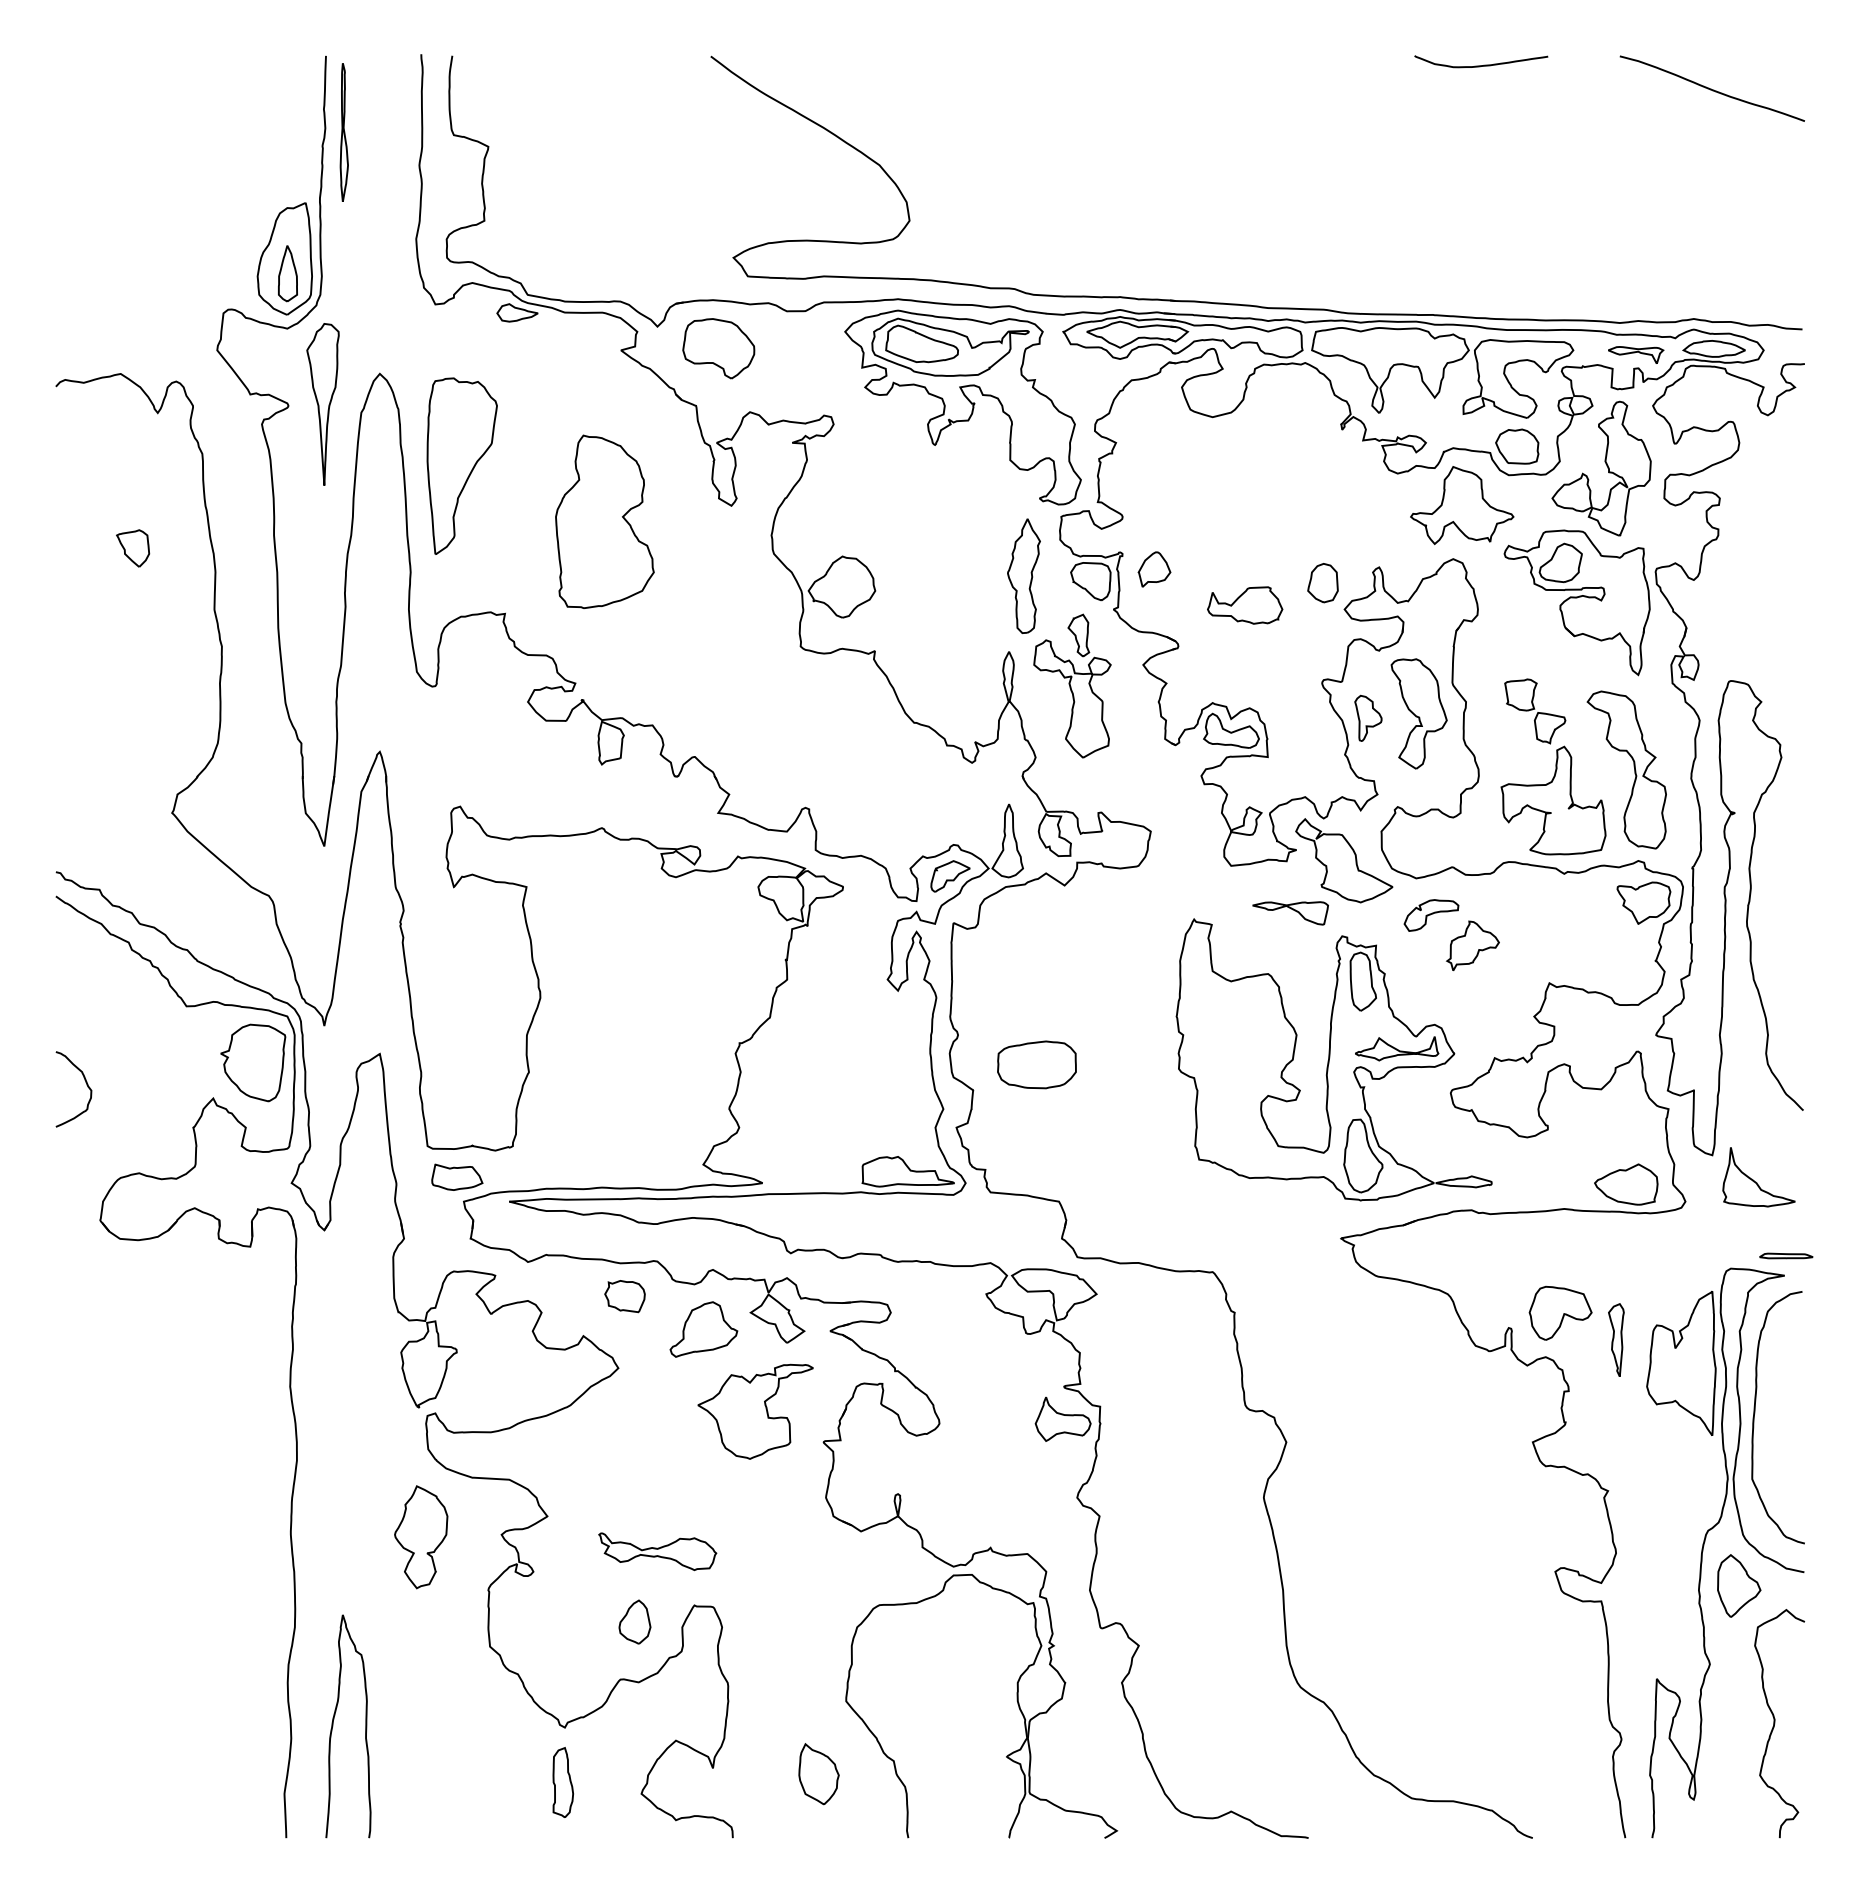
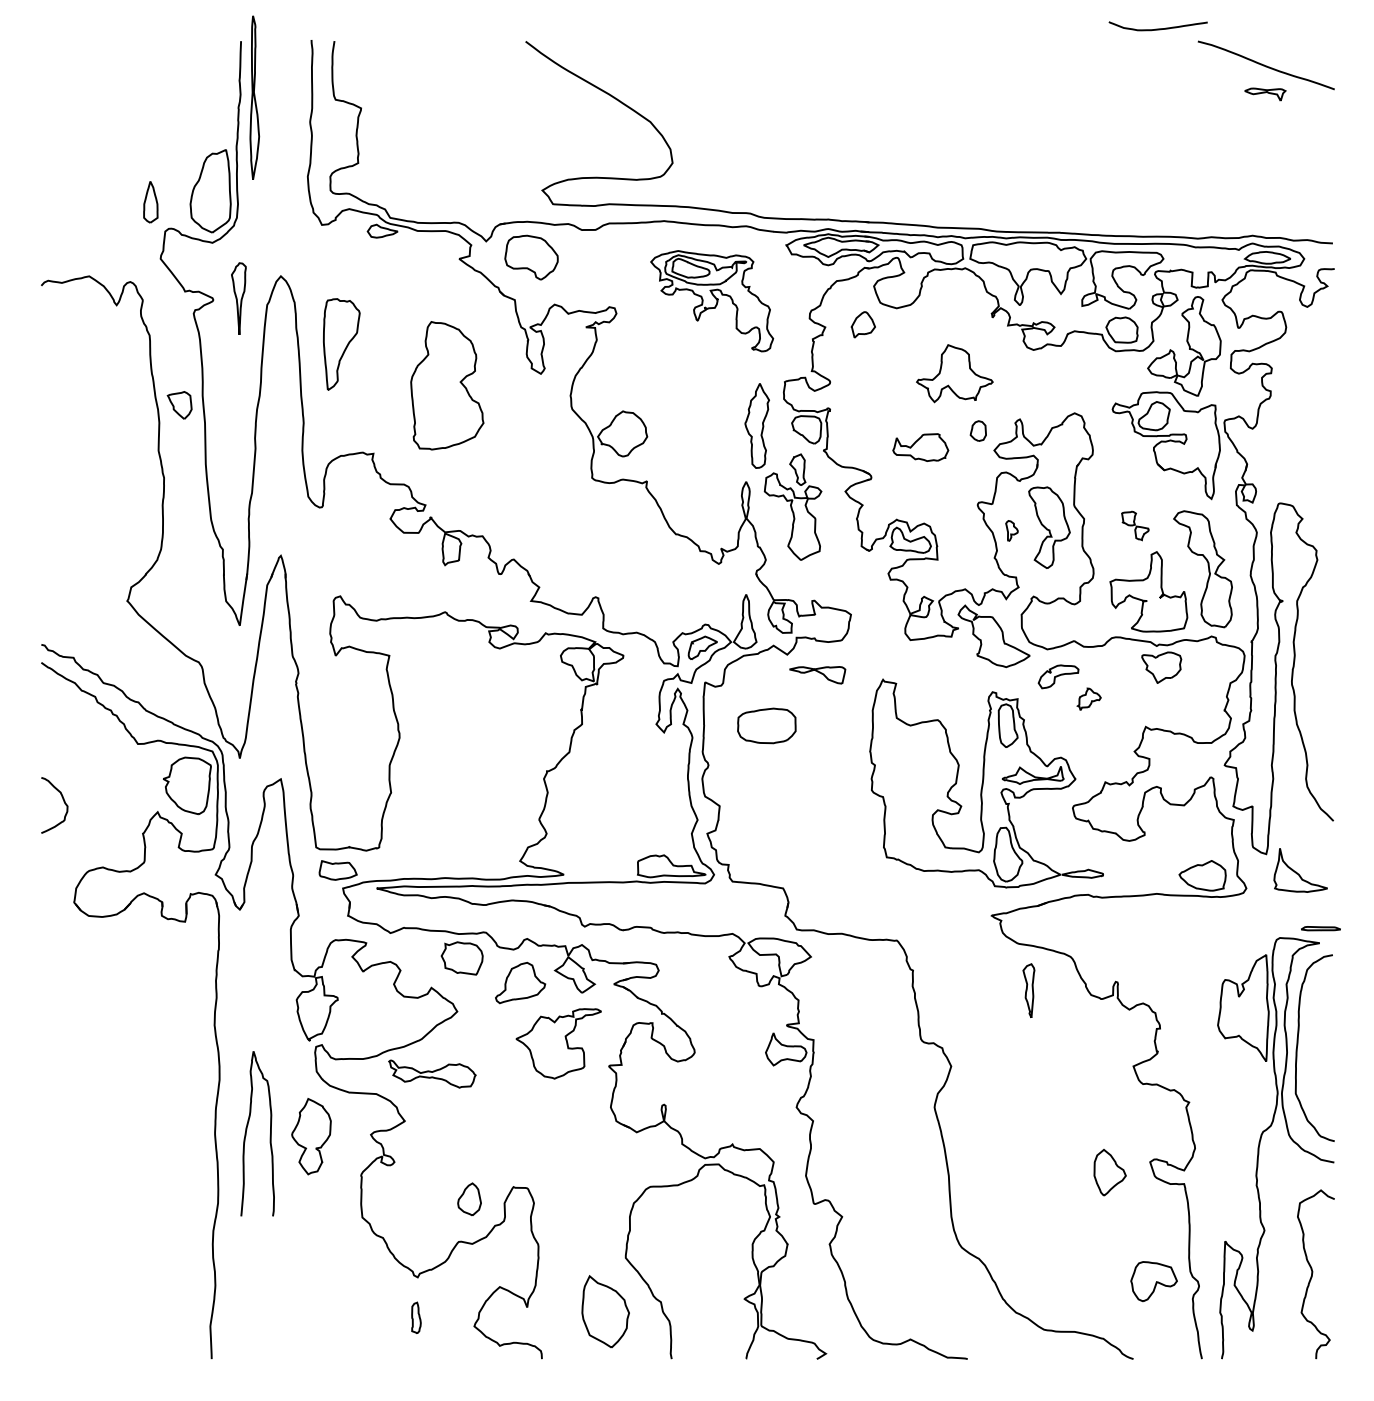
curve: (1481, 65) -> (1158, 29), moved
part: (343, 132) -> (254, 97), size x1.6
part: (287, 273) -> (150, 202), moved
part: (1636, 354) -> (1265, 94), moved
part: (322, 404) -> (238, 298), size x0.6
part: (962, 407) -> (711, 301), size x0.7
part: (461, 465) -> (341, 344), size x0.7
part: (1462, 505) -> (955, 373), moved
part: (133, 548) -> (180, 405), moved
part: (1154, 569) -> (863, 324), moved
part: (1322, 583) -> (977, 431), size x0.7
part: (1535, 711) -> (1135, 525), size x0.6
part: (1368, 717) -> (1012, 530), size x0.6
part: (1643, 902) -> (1161, 667), moved
part: (1290, 913) -> (817, 675), moved
part: (1472, 945) -> (1088, 699), size x0.6
part: (1036, 1064) -> (766, 725), moved
part: (624, 1296) -> (461, 958), size x1.4
part: (1560, 1312) -> (1153, 1281), moved
part: (1616, 1339) -> (1029, 990), moved
part: (657, 1551) -> (432, 1073), moved
part: (1739, 1585) -> (1110, 1172), moved
curve: (333, 1726) -> (246, 1133), moved
part: (818, 1774) -> (605, 1312), size x1.6
part: (562, 1782) -> (415, 1317), size x0.6

